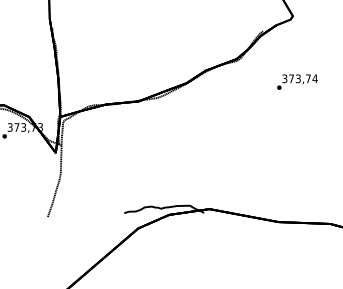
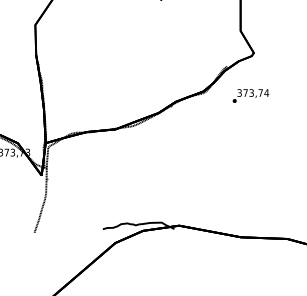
text: (296, 81) -> (250, 95), moved

